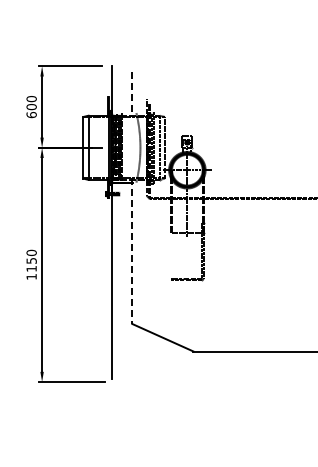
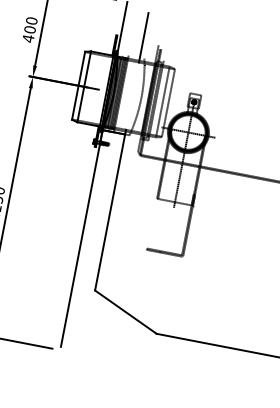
line: (132, 95) -> (143, 38), dashed -> solid
text: (31, 115) -> (28, 39), 600 -> 400
line: (132, 251) -> (110, 210), dashed -> solid

